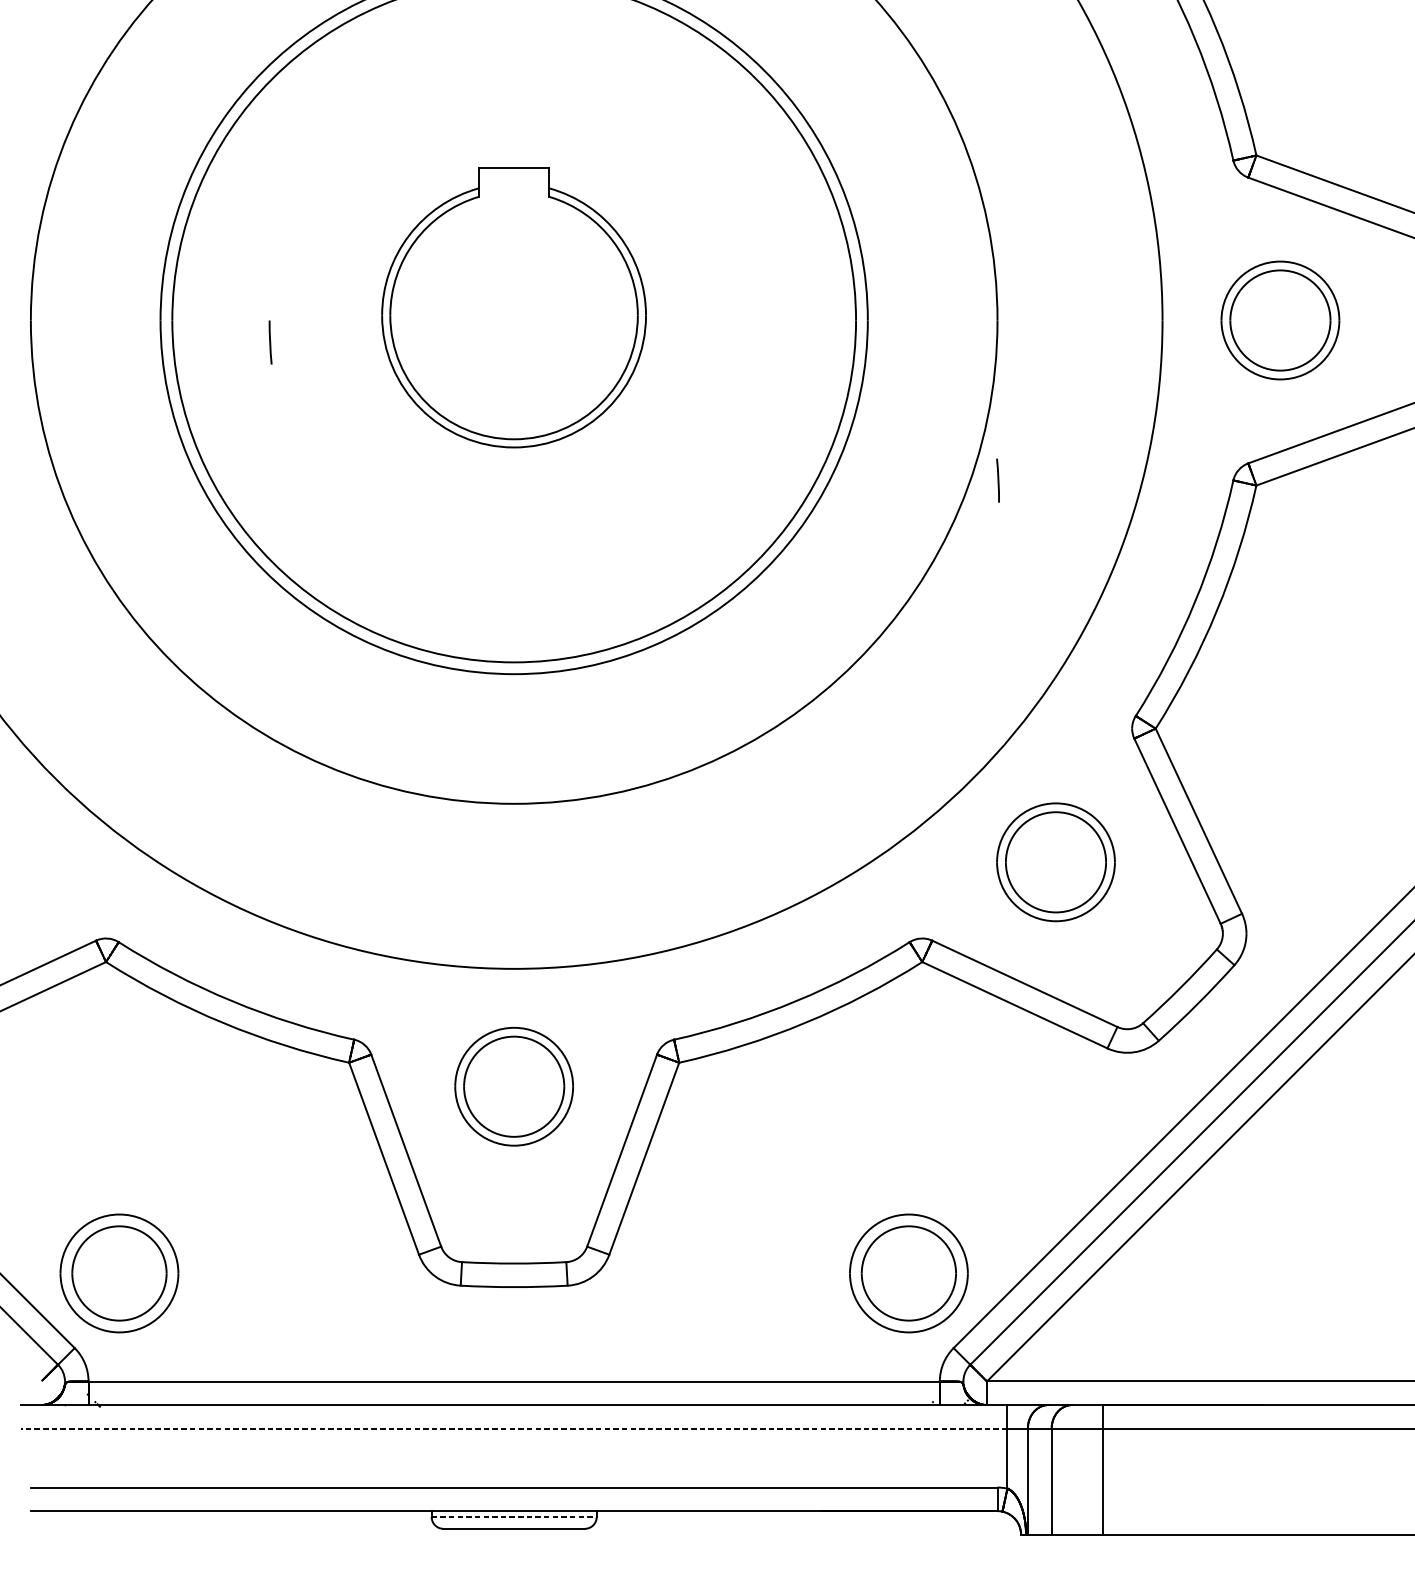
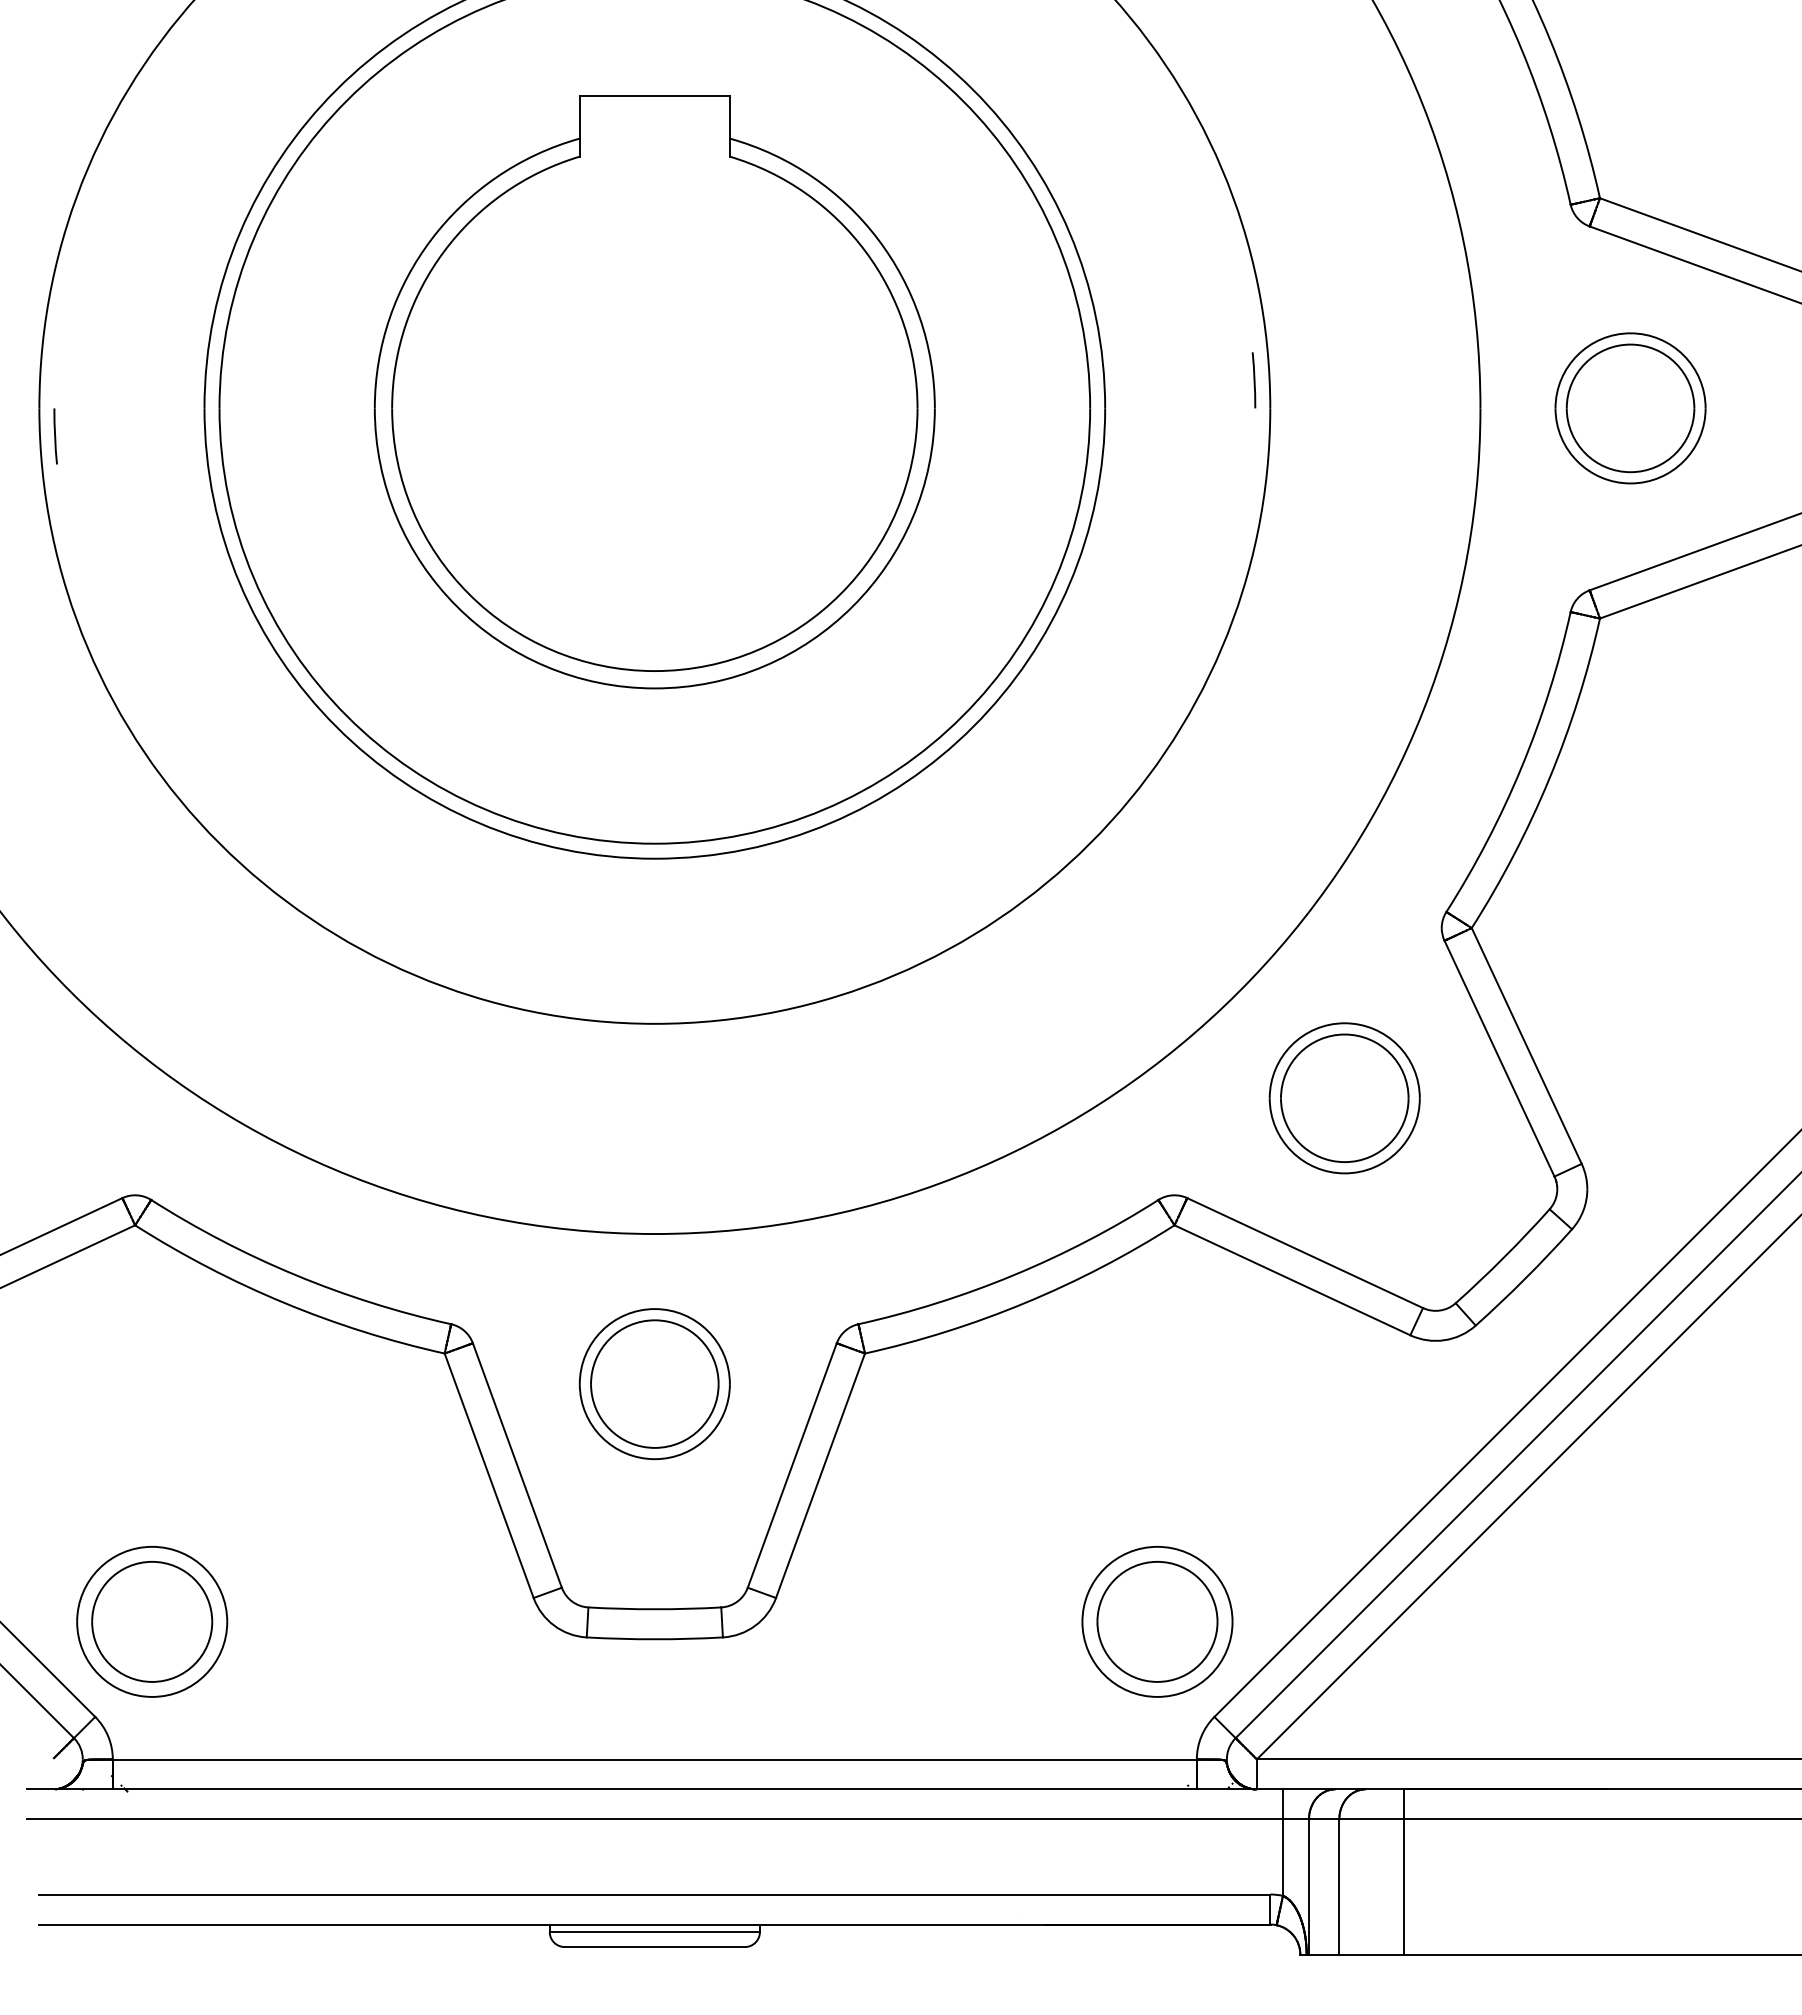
part: (513, 308) -> (654, 392), size x1.67
line: (270, 342) -> (55, 436), moved
line: (997, 480) -> (1253, 380), moved
line: (513, 1428) -> (654, 1819), dashed -> solid
line: (514, 1517) -> (655, 1932), dashed -> solid

